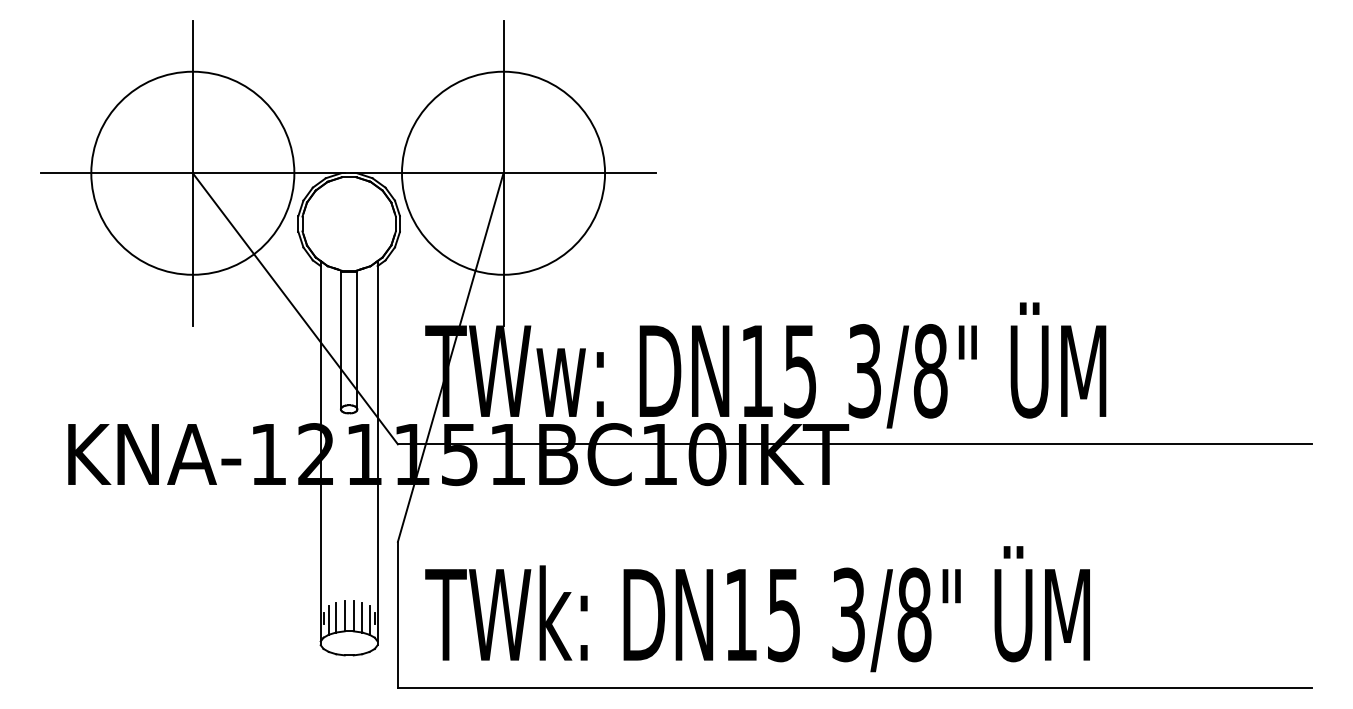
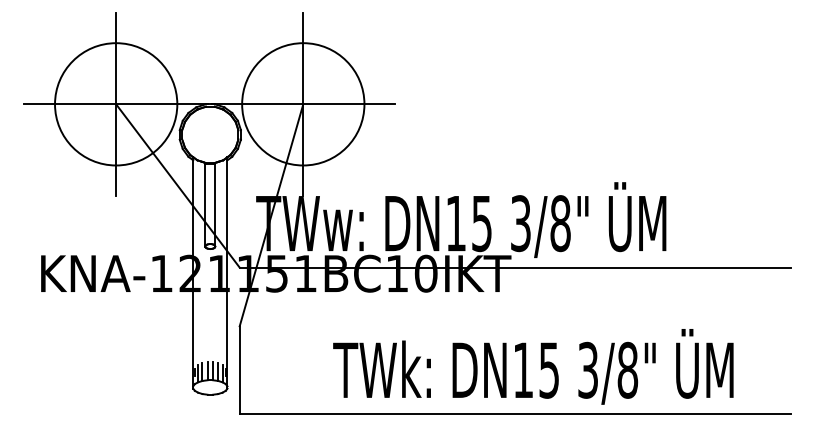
text: (757, 608) -> (533, 366), moved

